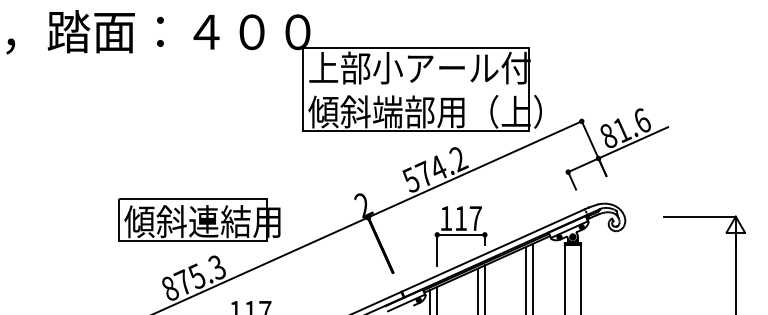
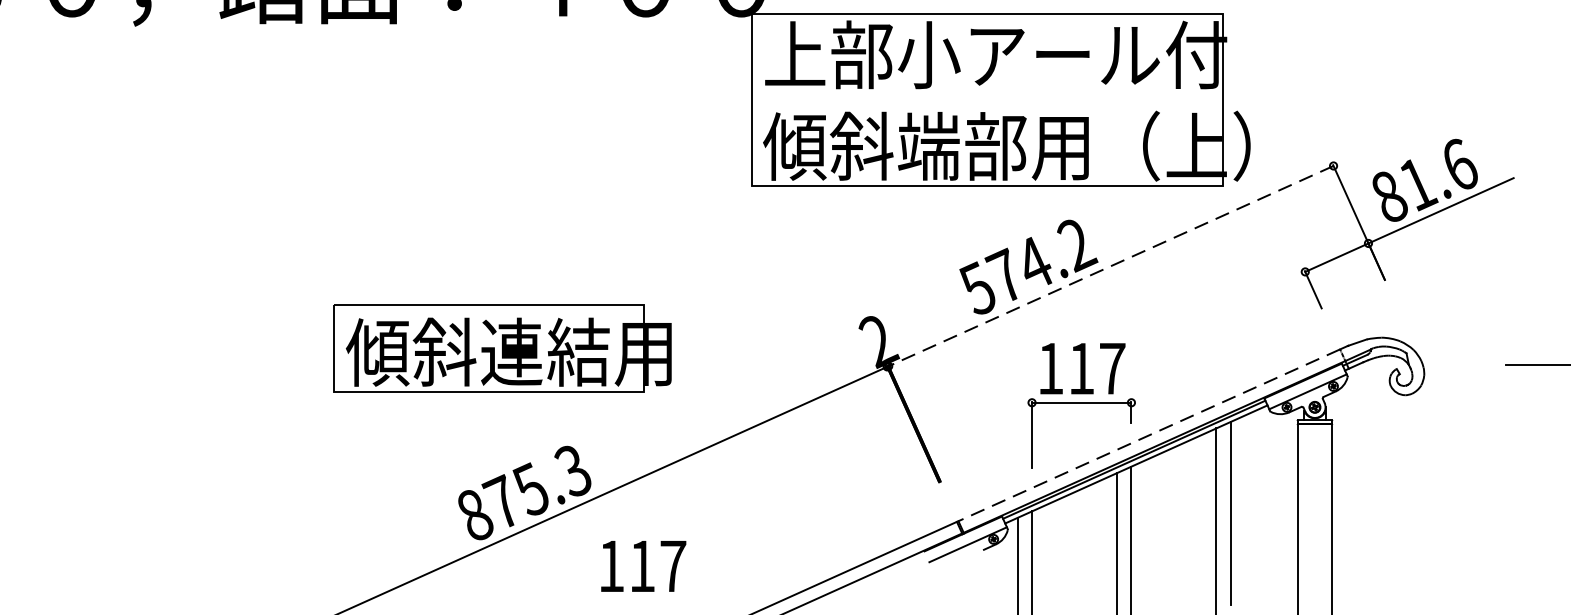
line: (475, 169) -> (1111, 266), solid -> dashed
part: (199, 219) -> (502, 347), moved
line: (493, 250) -> (1149, 435), solid -> dashed

